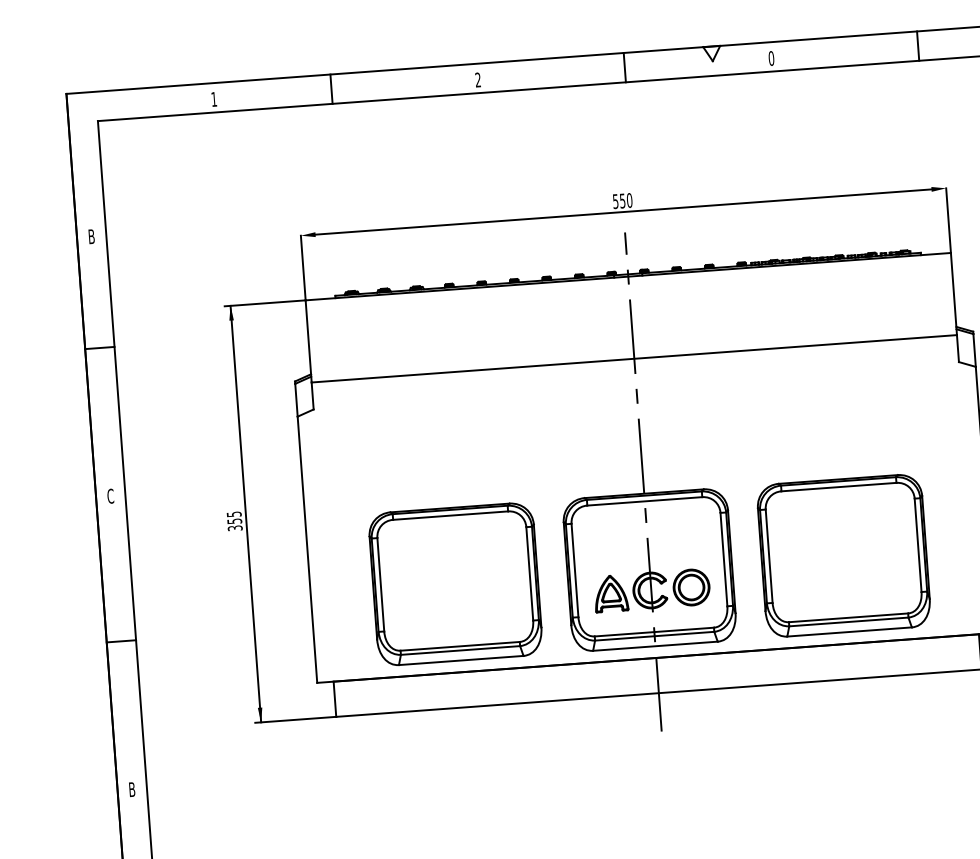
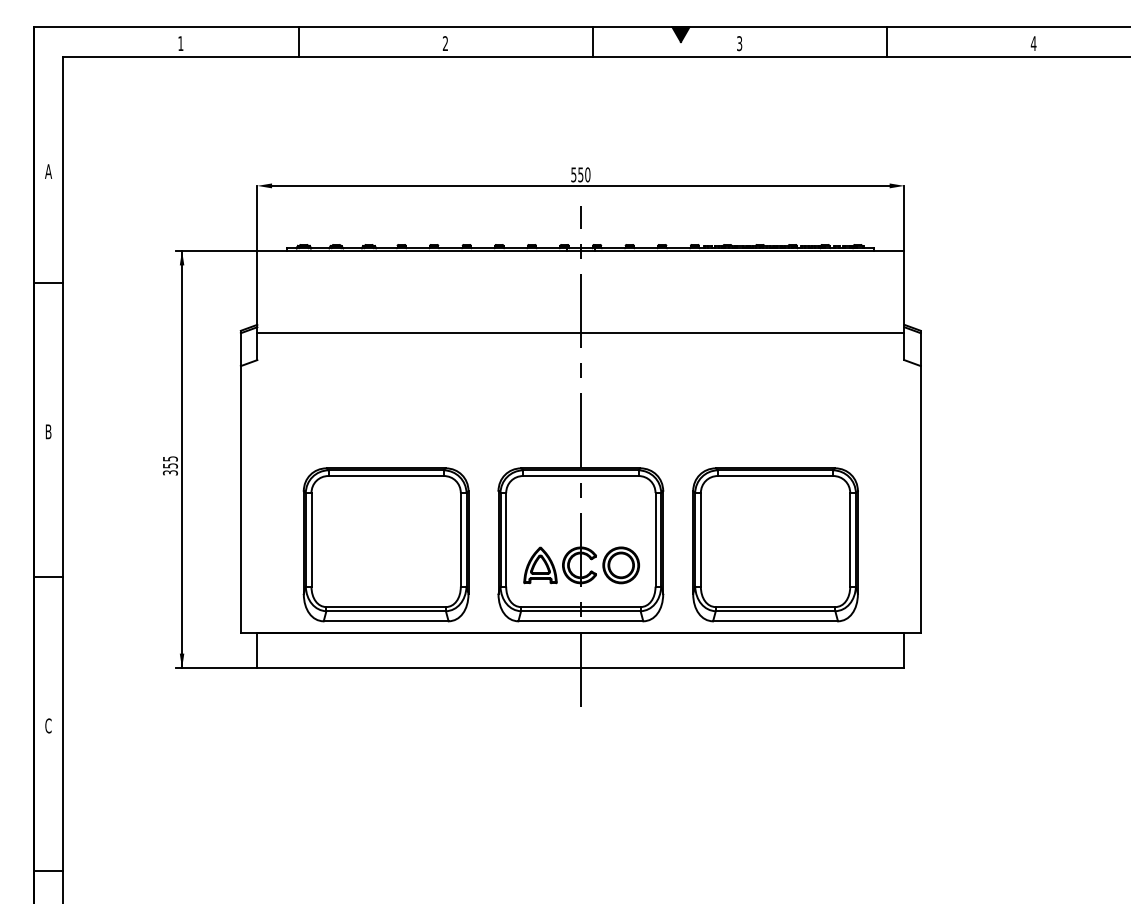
fill: (711, 53) -> (680, 34), added
text: (771, 58) -> (739, 43), 0 -> 3
text: (91, 236) -> (48, 171), B -> A
text: (110, 495) -> (48, 431), C -> B
text: (132, 789) -> (48, 725), B -> C

